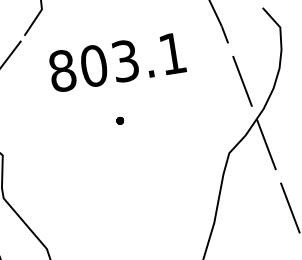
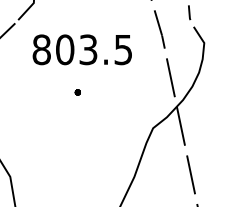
text: (171, 54) -> (122, 50), 803.1 -> 803.5

